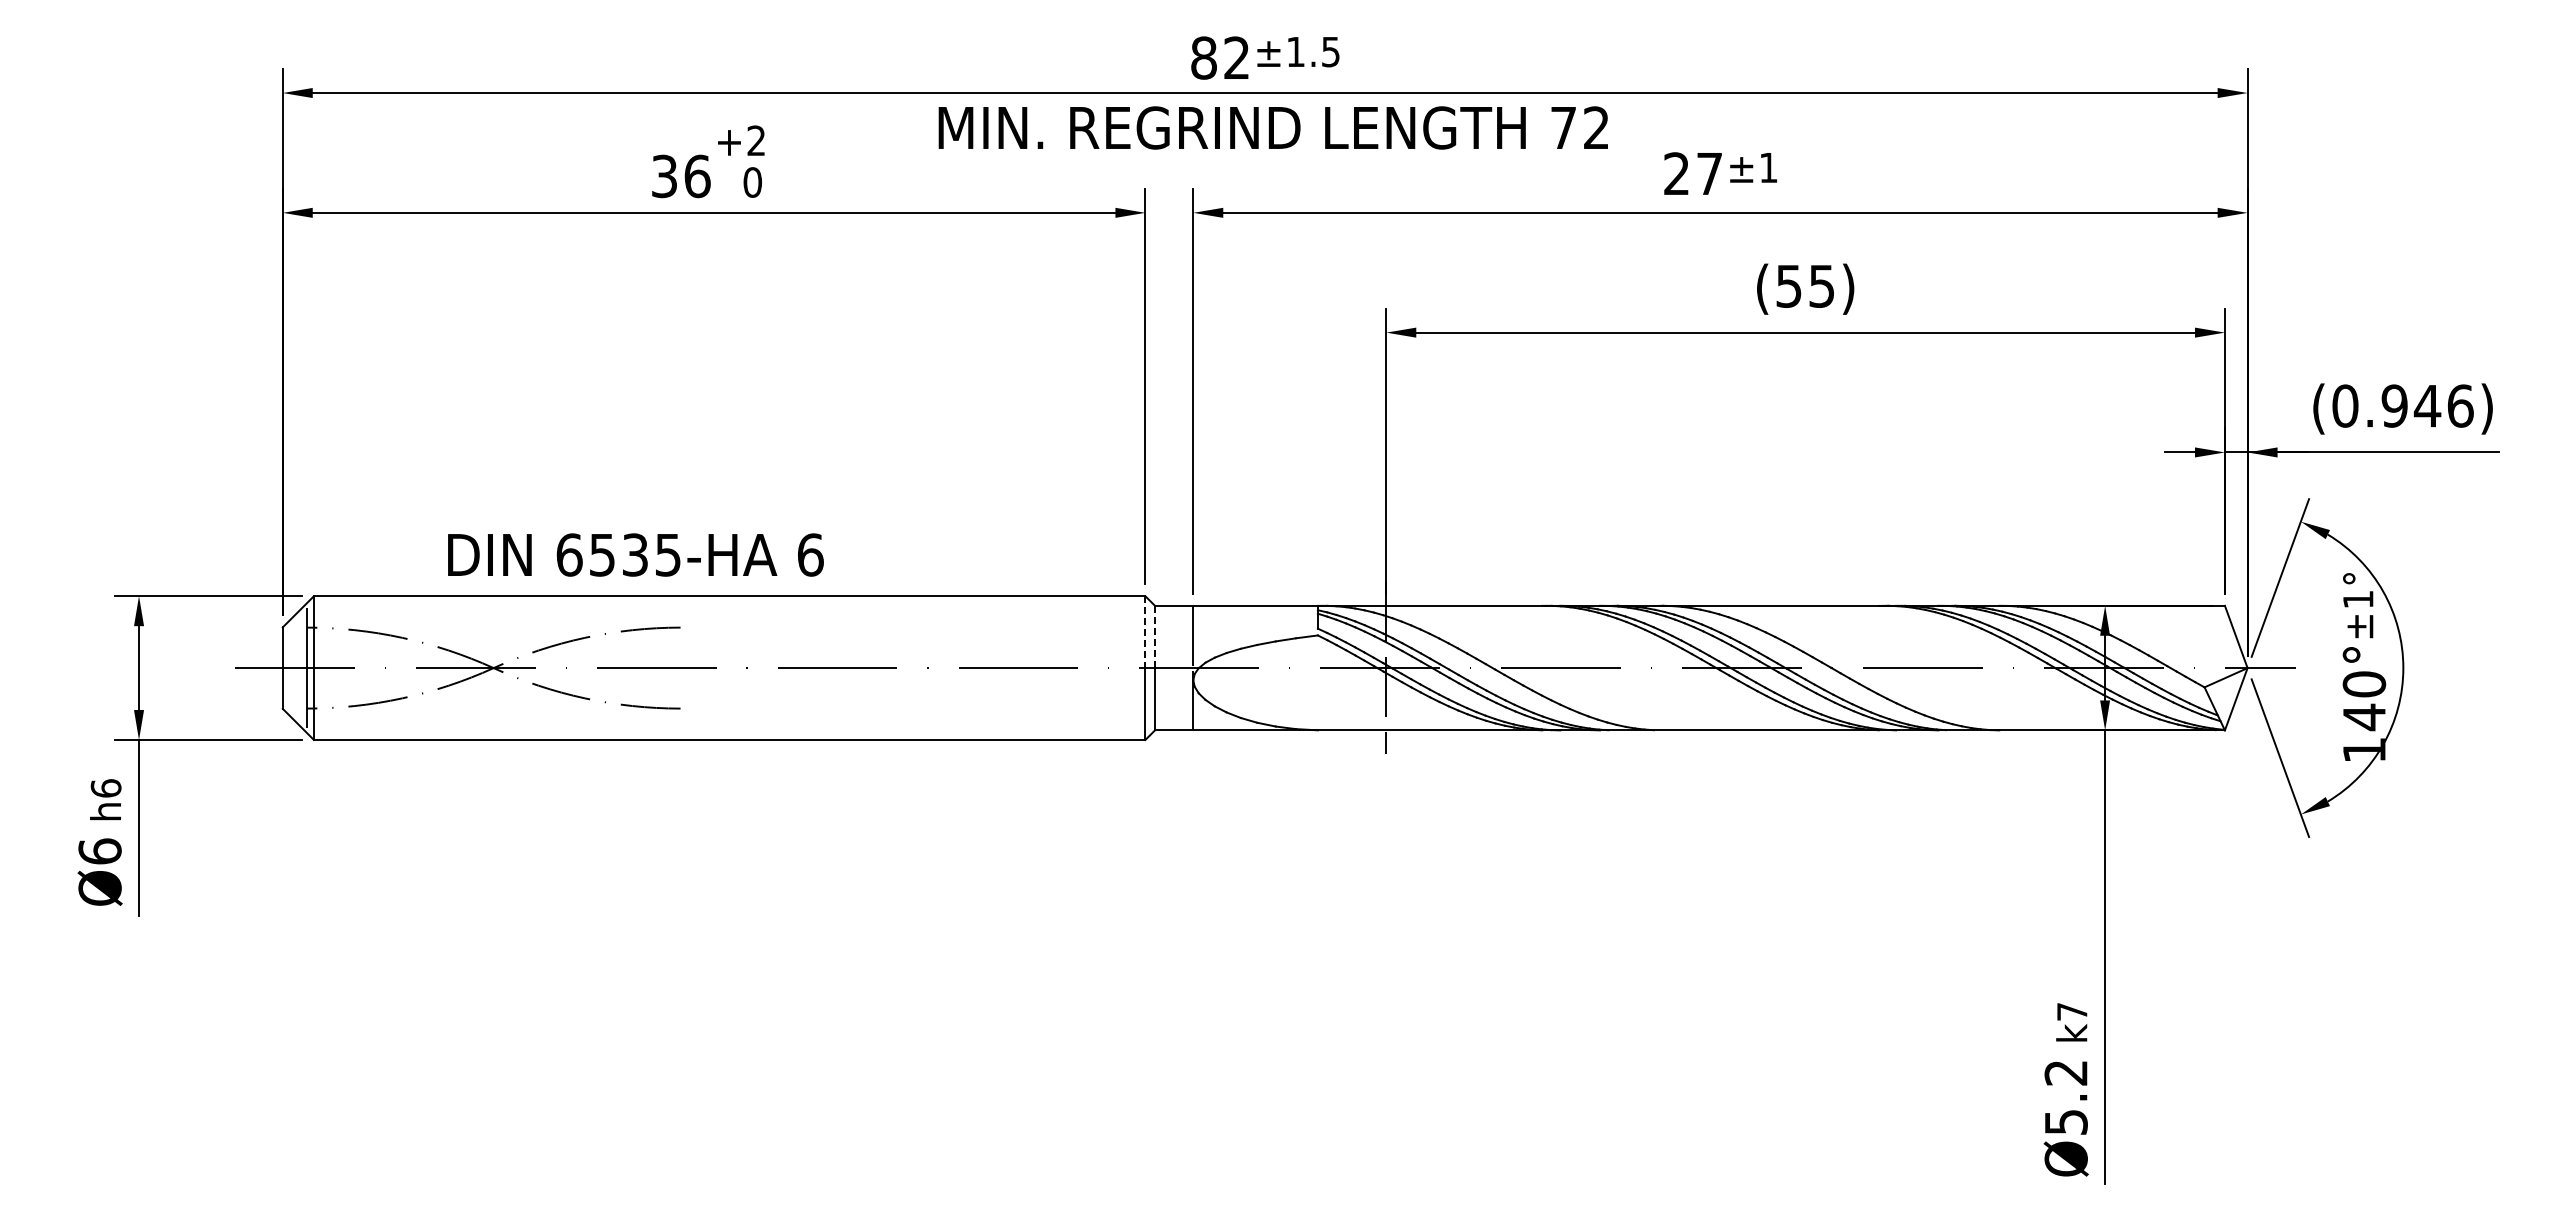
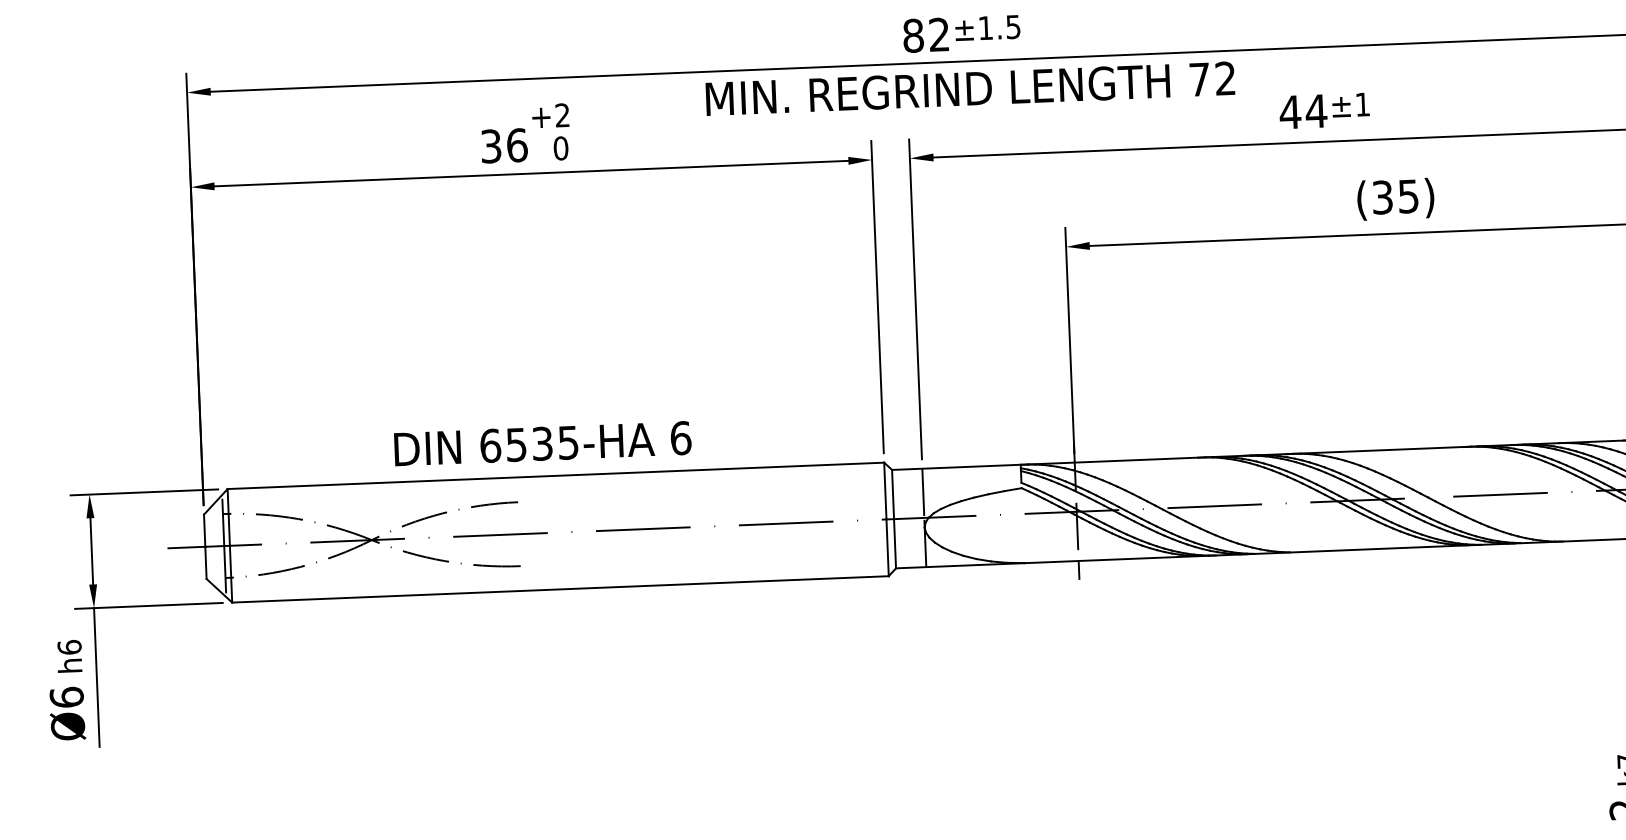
text: (1693, 173) -> (1303, 111), 27 -> 44
text: (1789, 285) -> (1382, 196), (55) -> (35)
text: (635, 554) -> (542, 443), moved
line: (1145, 632) -> (885, 491), dashed -> solid
line: (1154, 637) -> (892, 494), dashed -> solid

